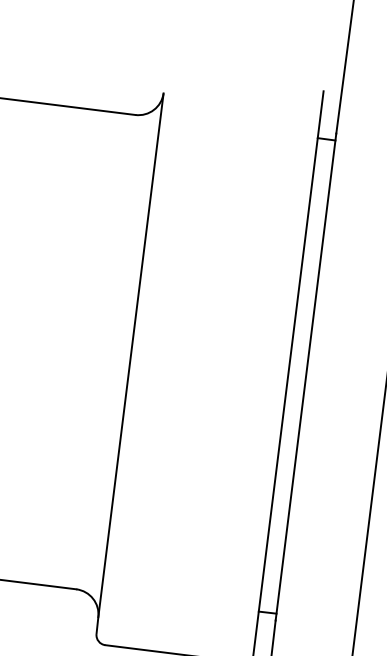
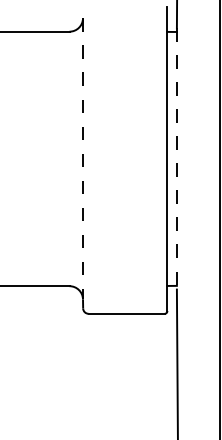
line: (131, 354) -> (83, 158), solid -> dashed
line: (305, 376) -> (176, 158), solid -> dashed

